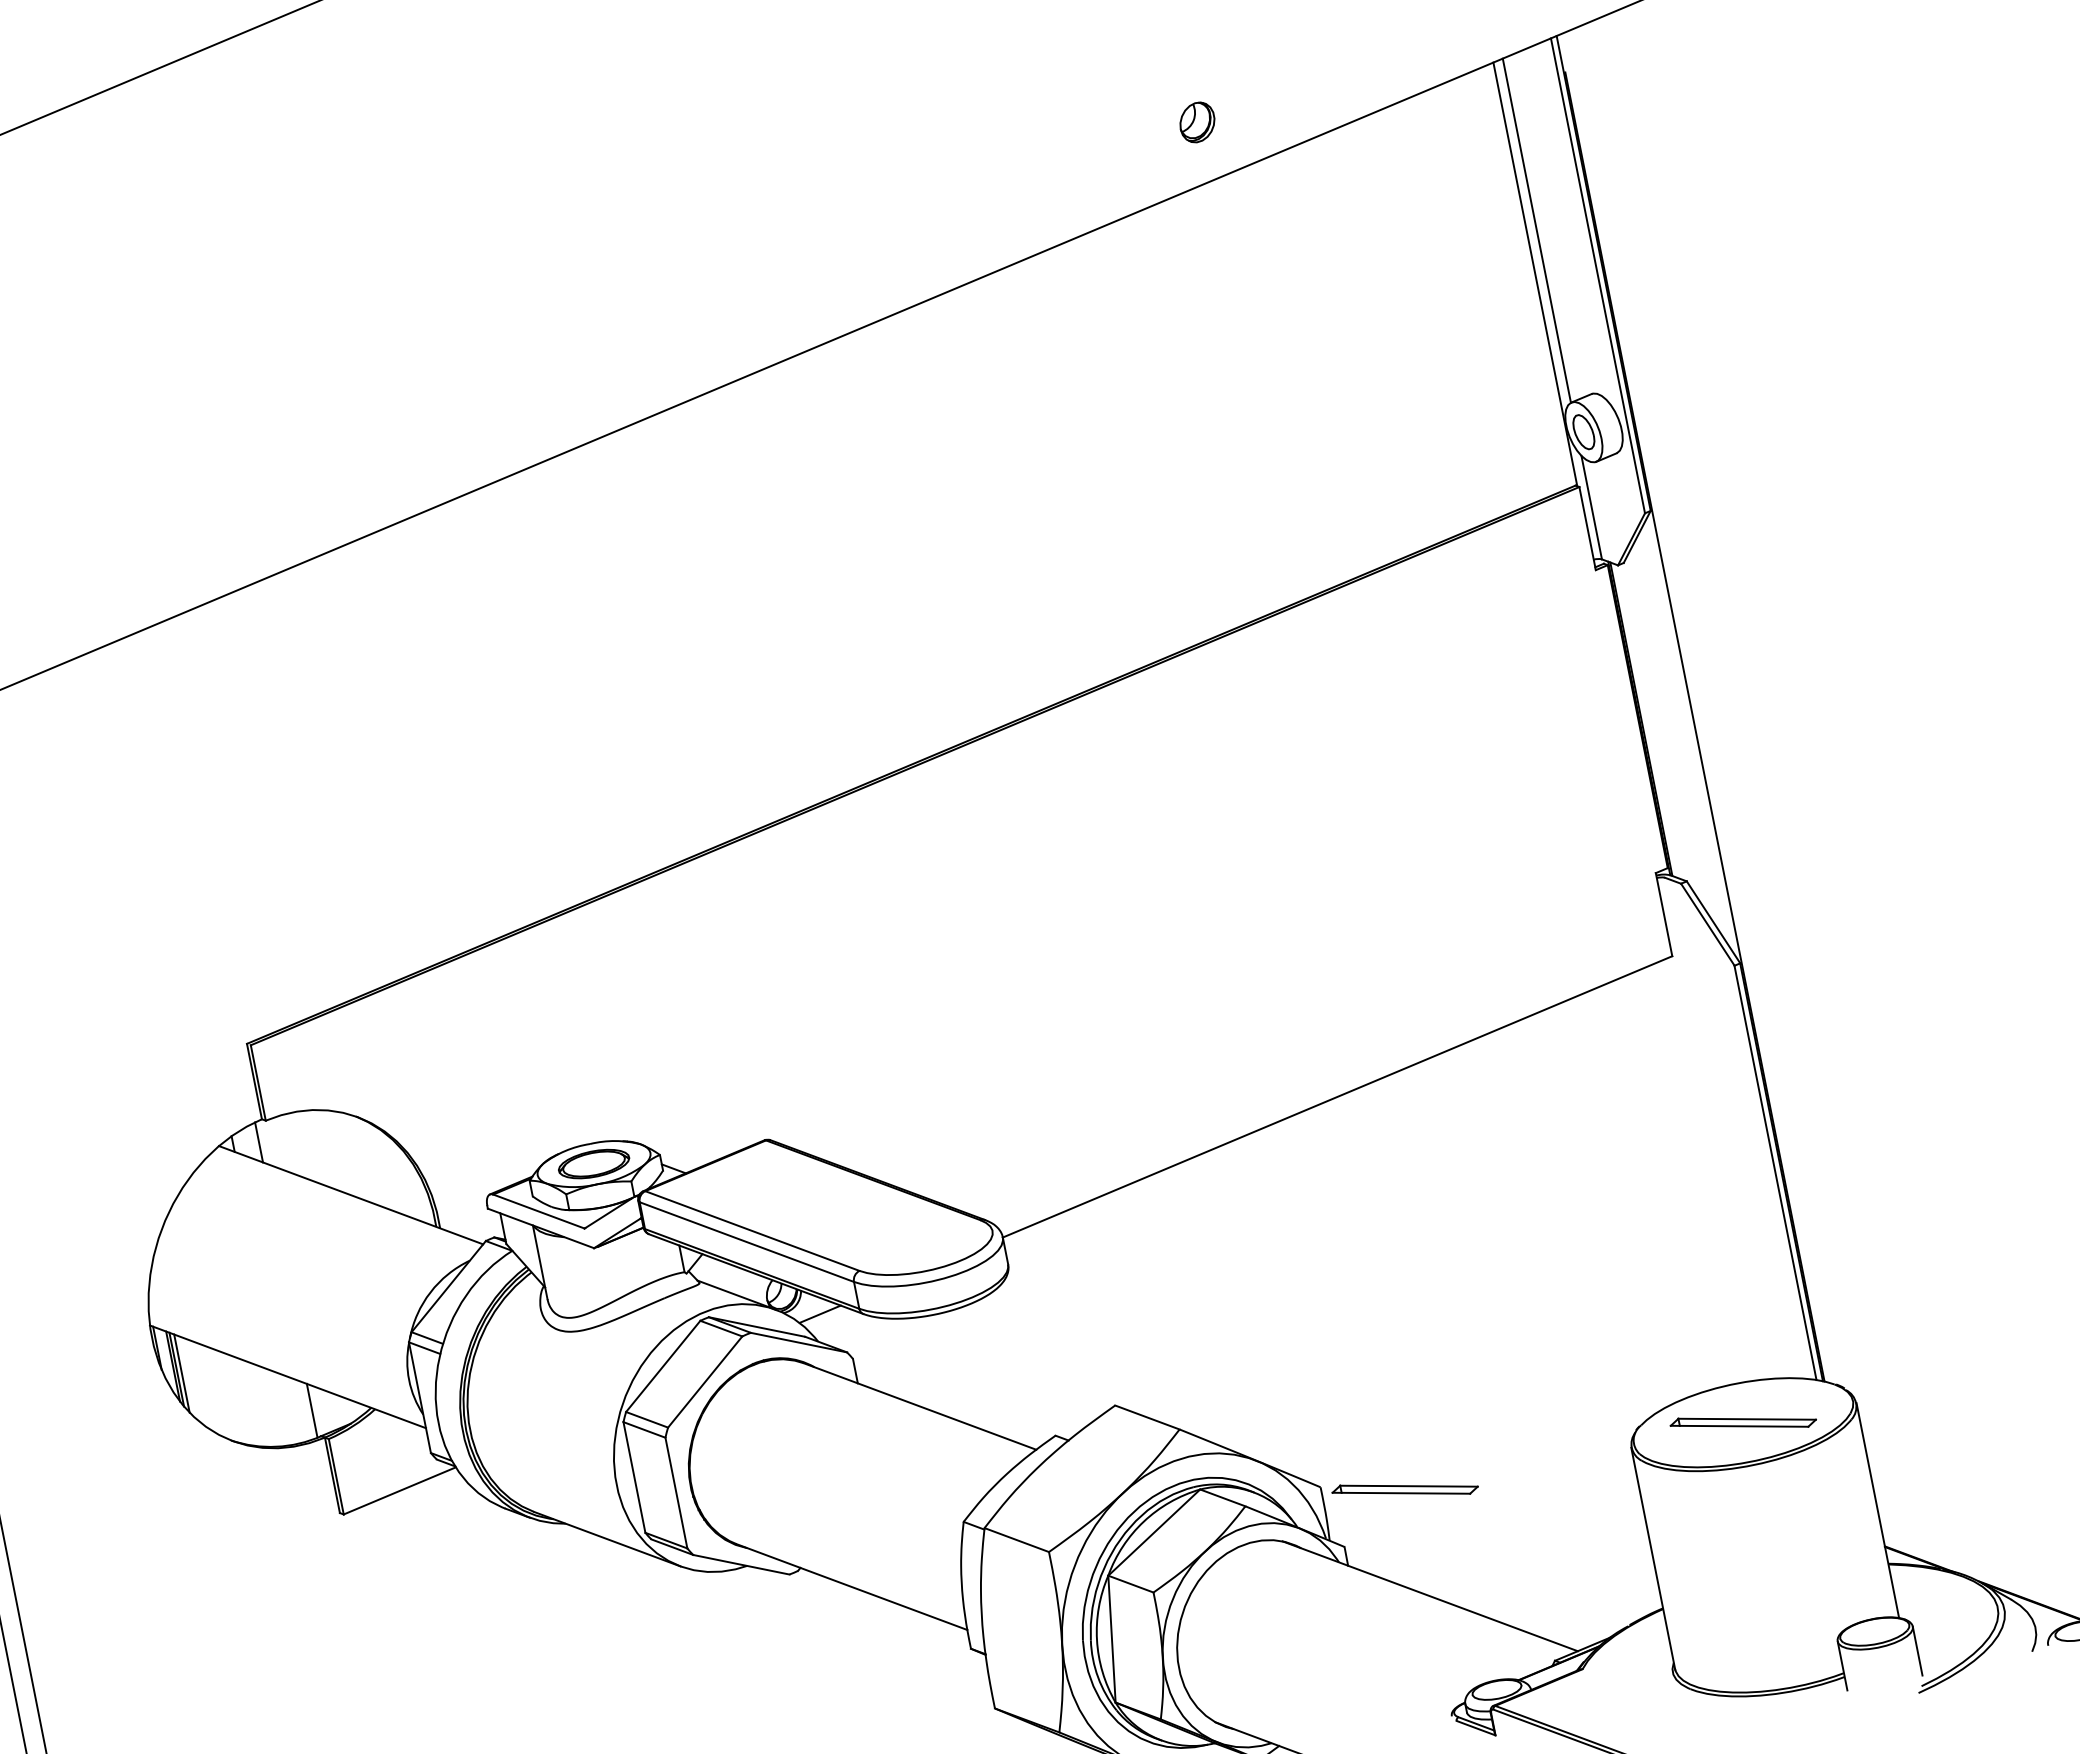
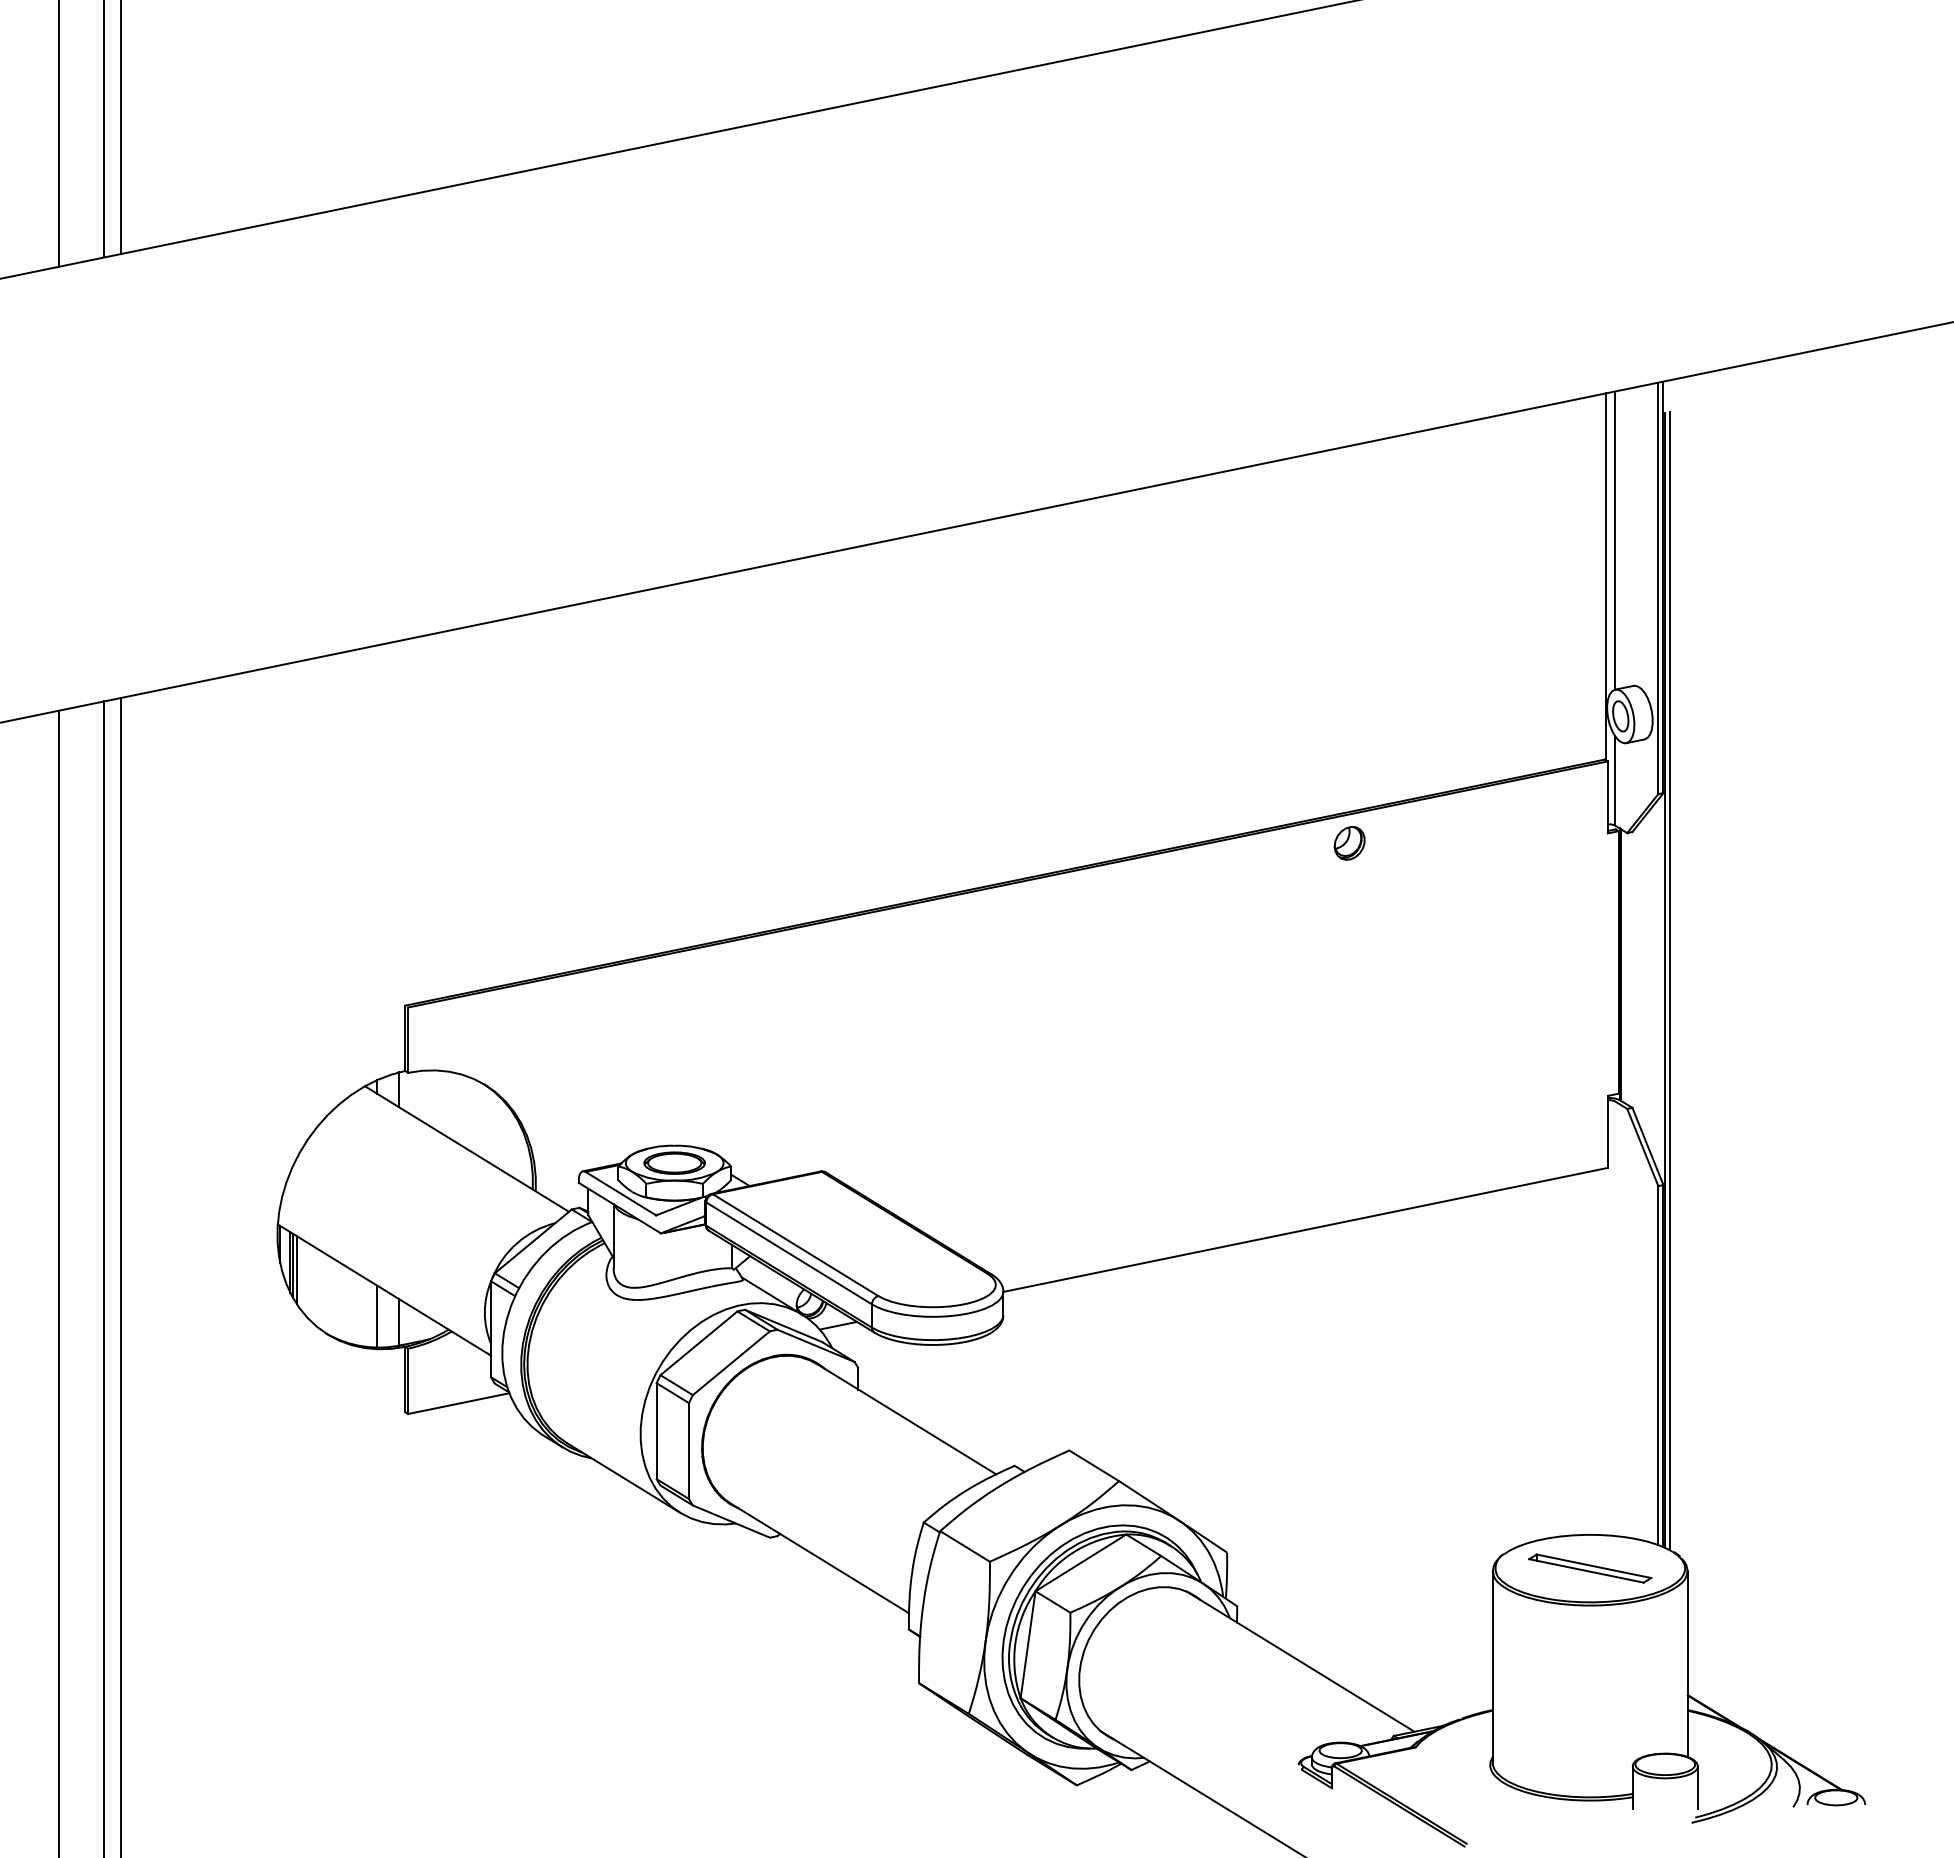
part: (1197, 122) -> (1349, 843), moved
line: (1700, 727) -> (1669, 981), added
line: (286, 1408) -> (377, 1316), added
part: (1405, 1489) -> (1297, 1568), removed

